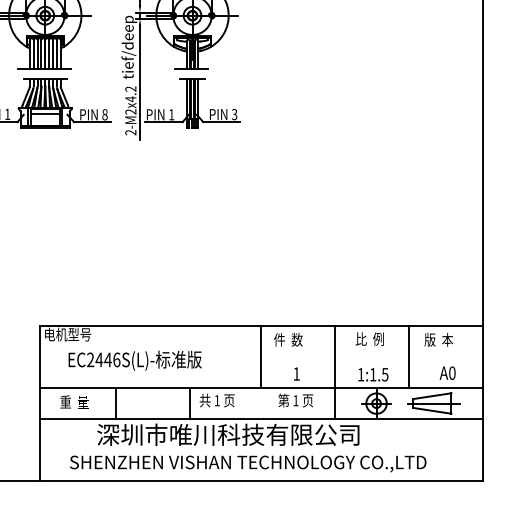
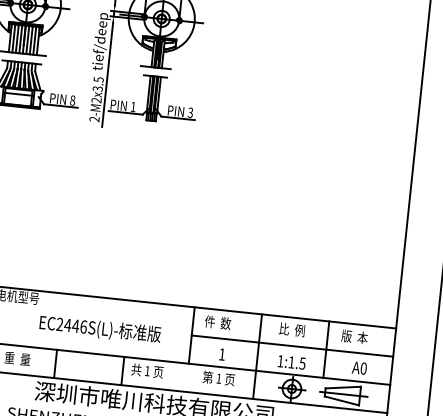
text: (130, 94) -> (97, 84), 4.2 -> 3.5
line: (372, 356) -> (292, 345), added
text: (134, 360) -> (99, 329), moved

